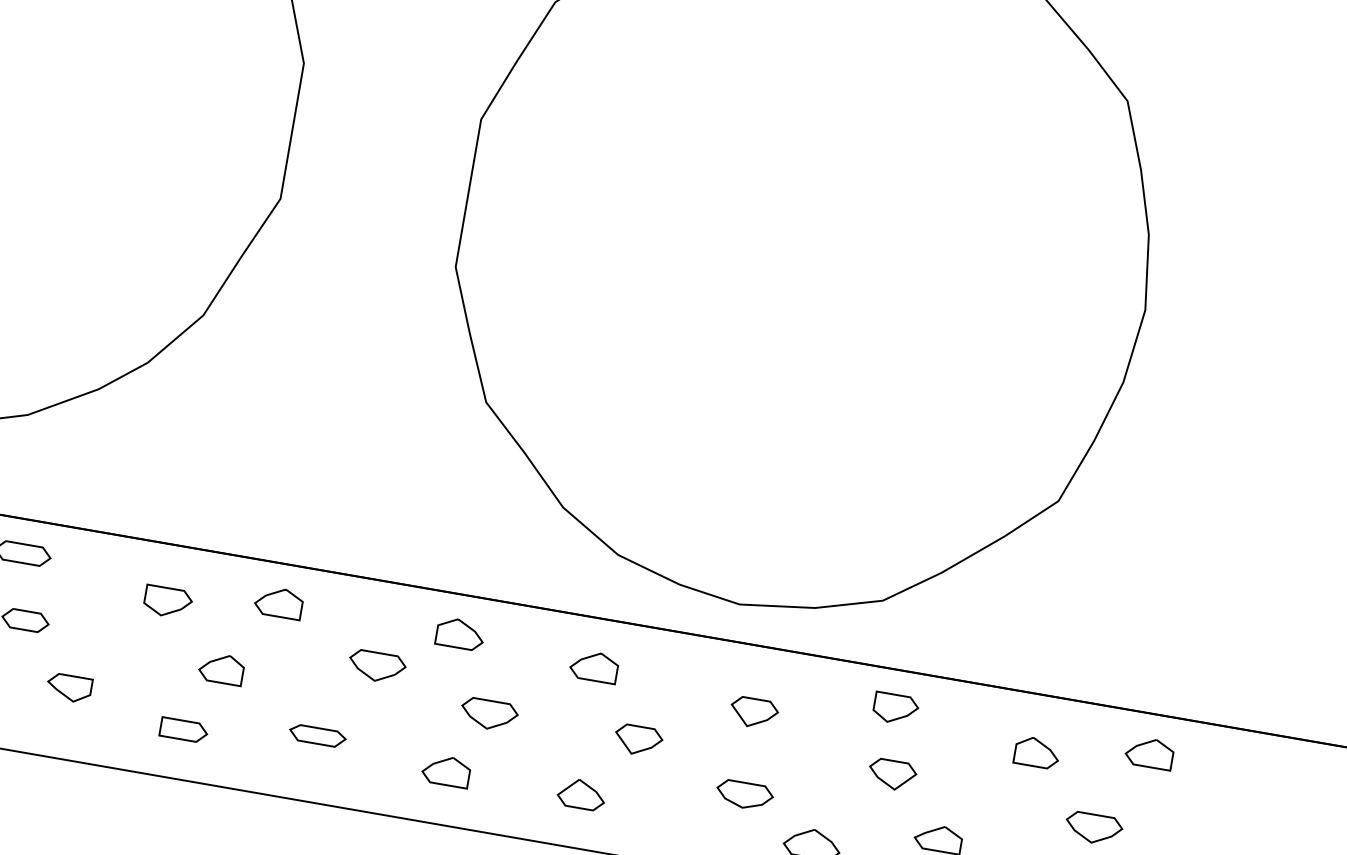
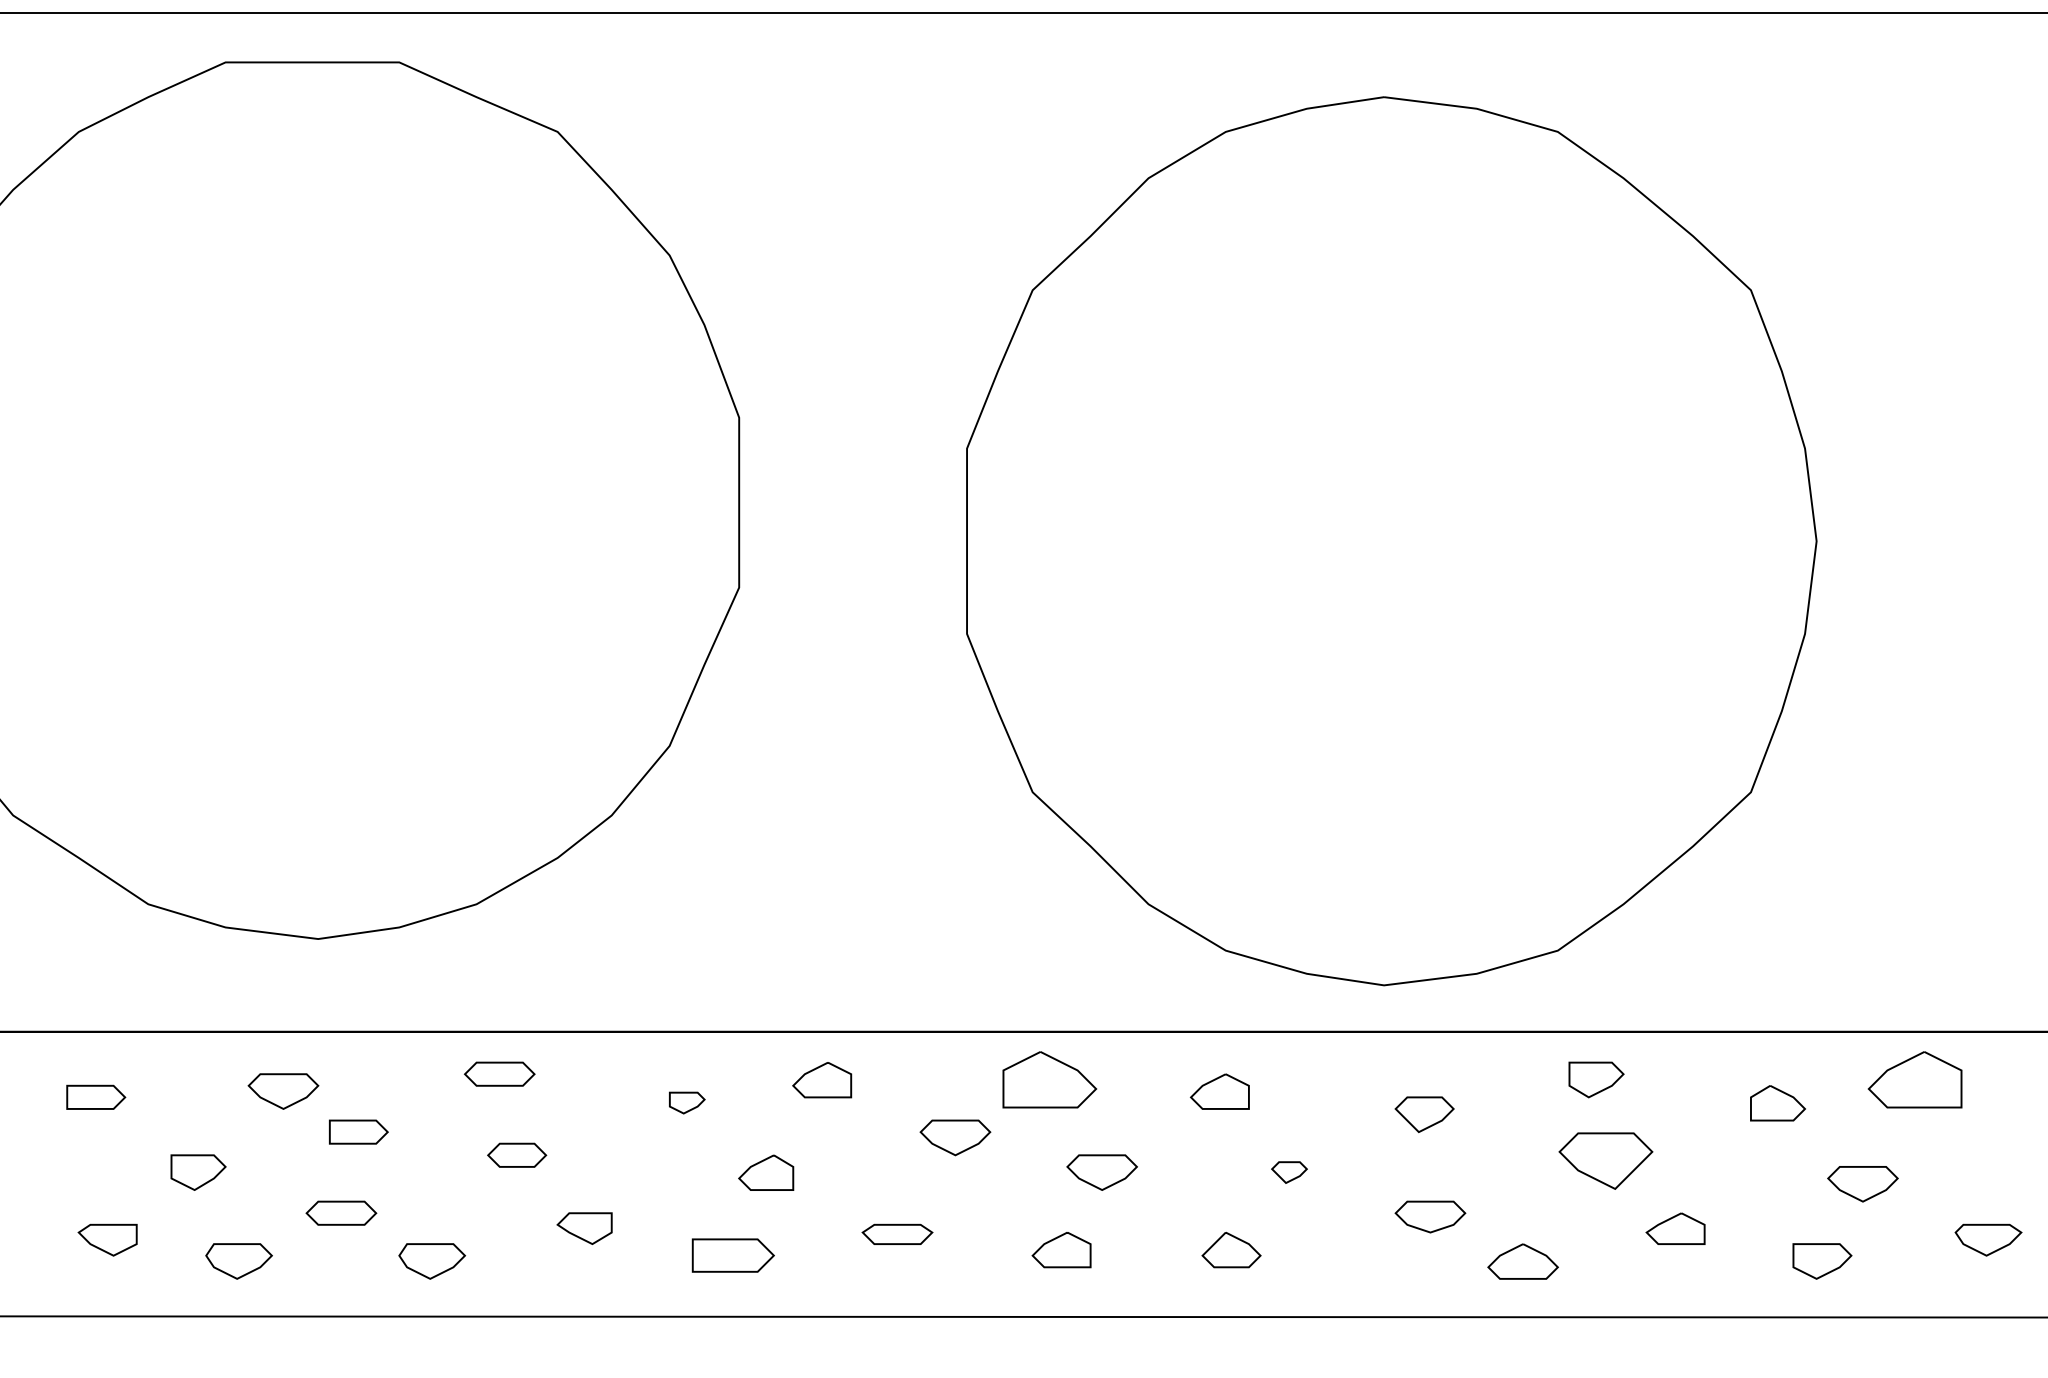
part: (168, 601) -> (687, 1102), size x0.6
part: (460, 634) -> (1050, 1080), size x1.6
part: (184, 730) -> (733, 1255), size x1.4
part: (638, 740) -> (1289, 1172), size x0.6
part: (1149, 753) -> (1914, 1080), size x1.6
part: (892, 774) -> (1606, 1160), size x1.6

